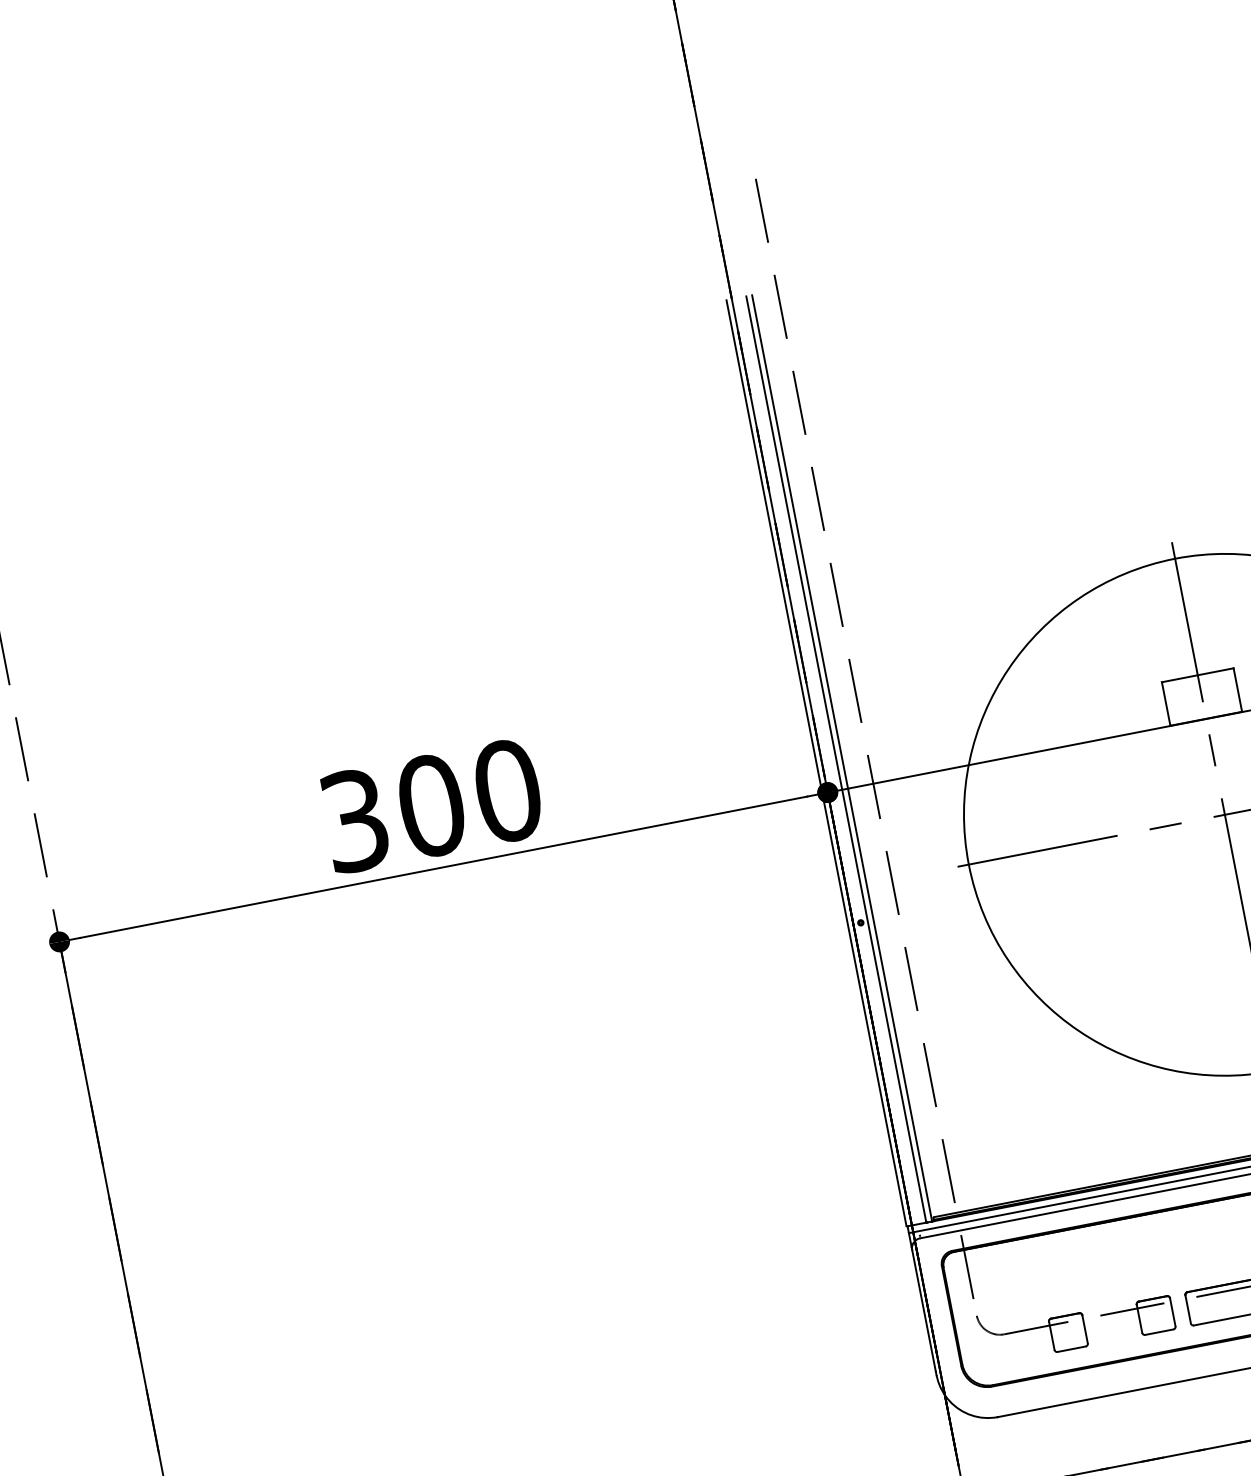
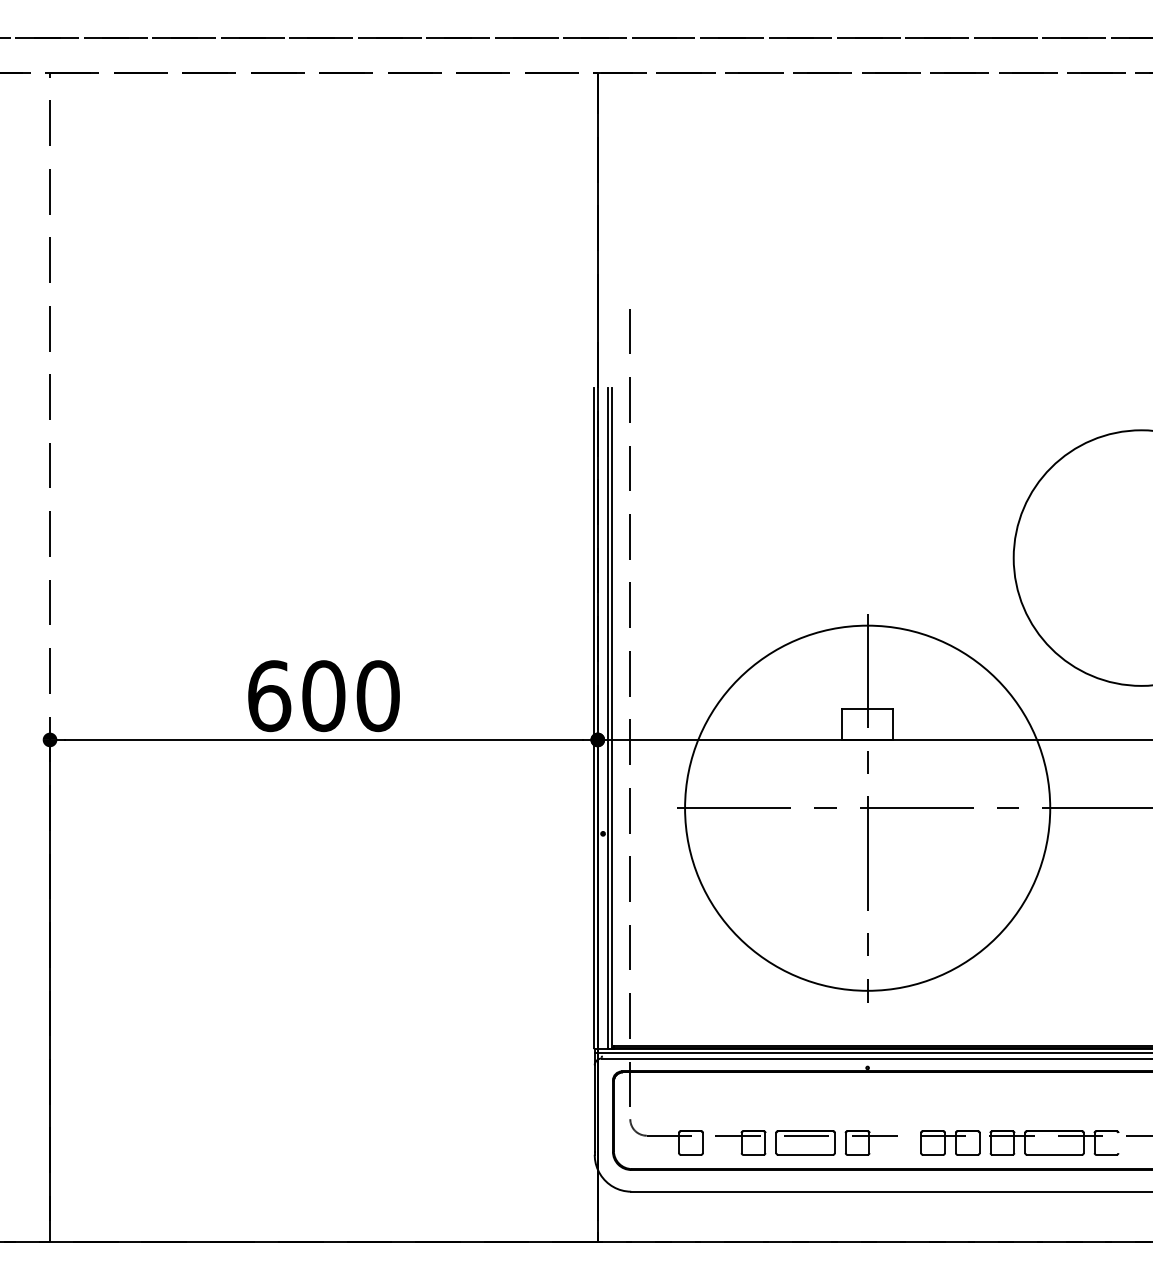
text: (355, 821) -> (269, 696), 300 -> 600

